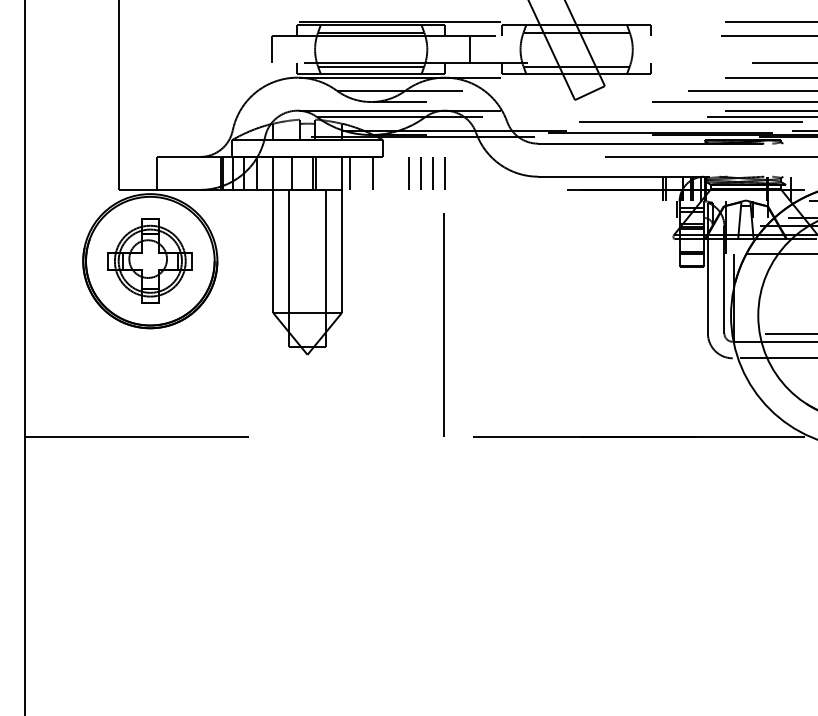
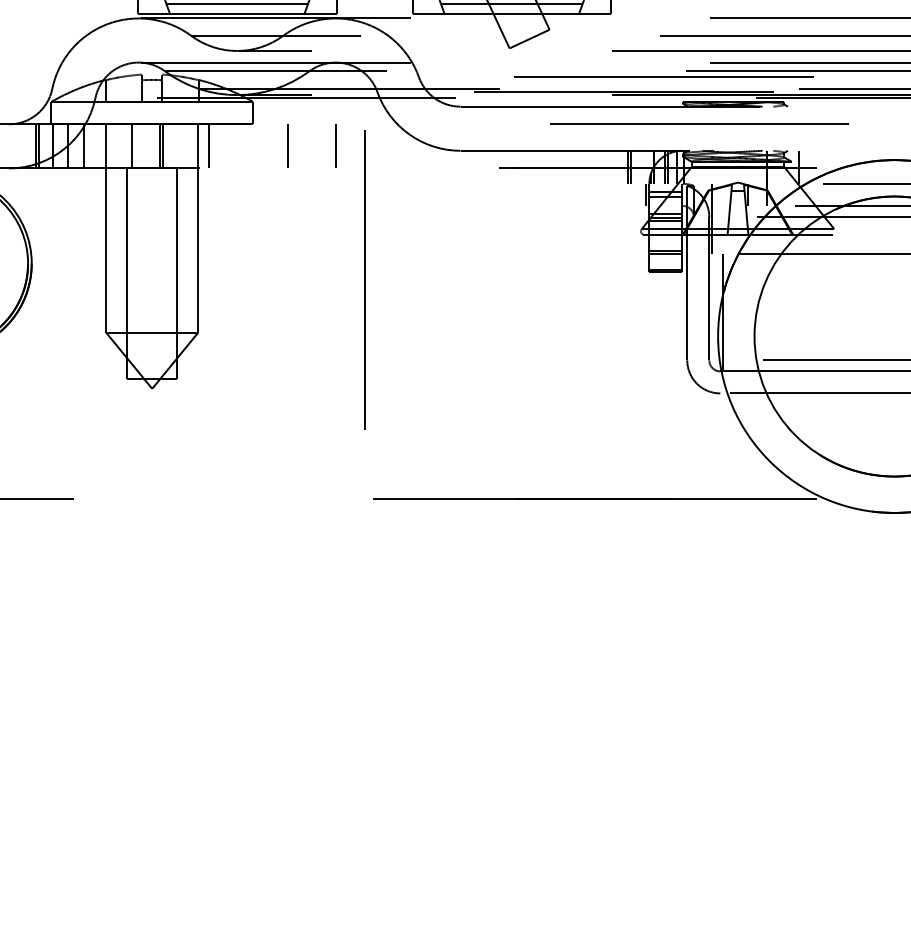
line: (373, 172) -> (240, 145), removed
line: (421, 172) -> (304, 145), removed
line: (432, 173) -> (319, 146), removed
line: (443, 324) -> (364, 278), moved

